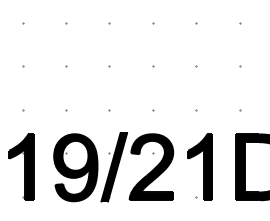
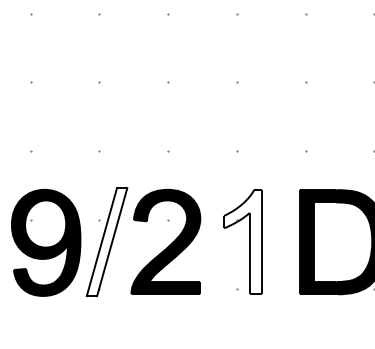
fill: (114, 167) -> (107, 242), removed
fill: (200, 167) -> (243, 242), removed

